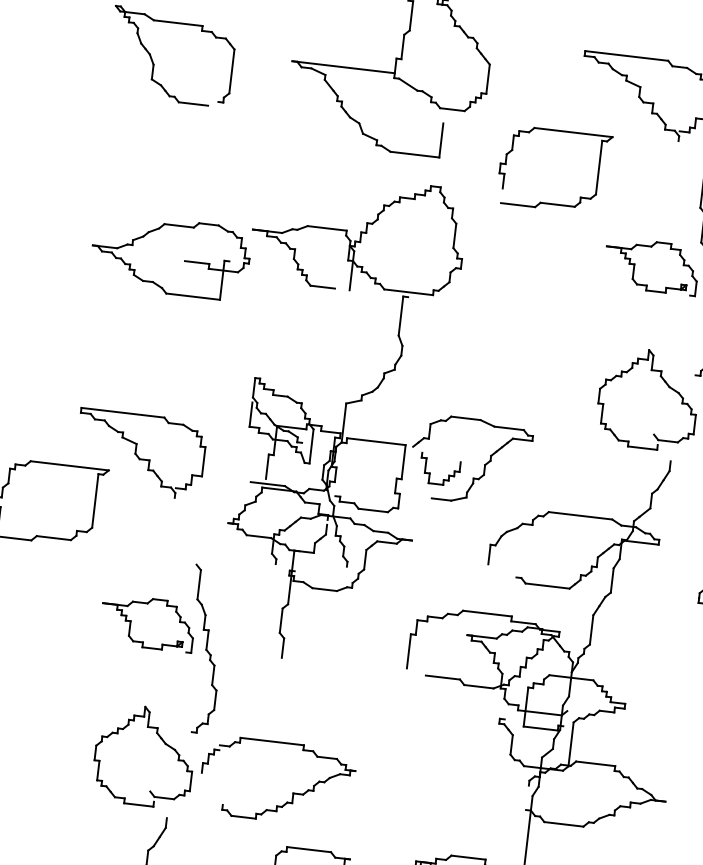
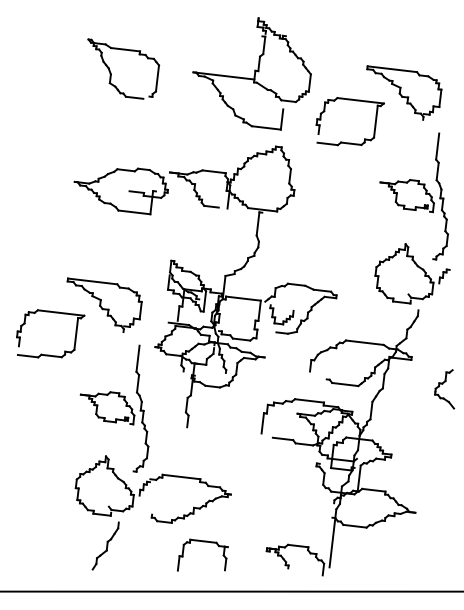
part: (564, 133) -> (355, 101), moved
line: (198, 542) -> (137, 358), added

